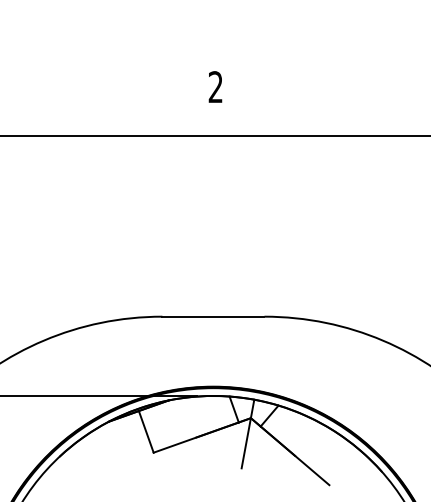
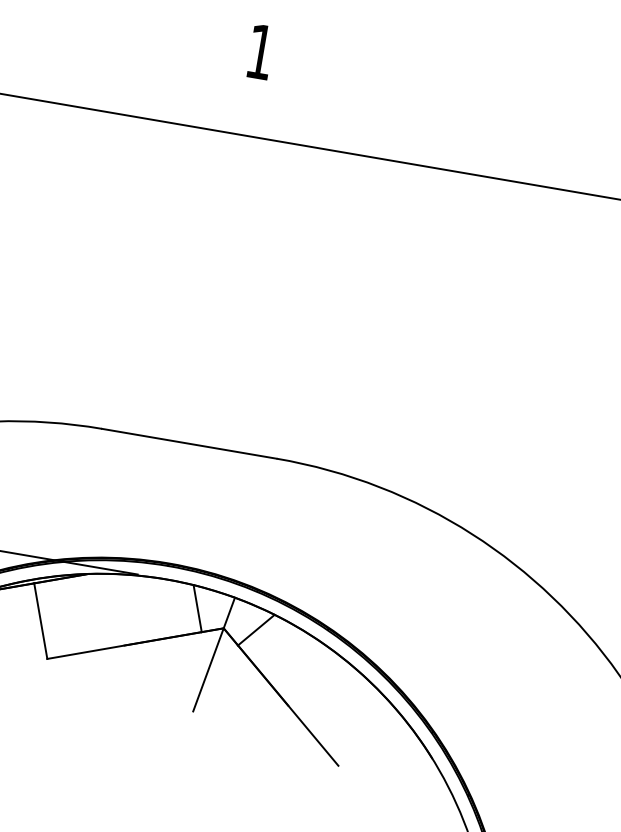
text: (215, 86) -> (260, 50), 2 -> 1

